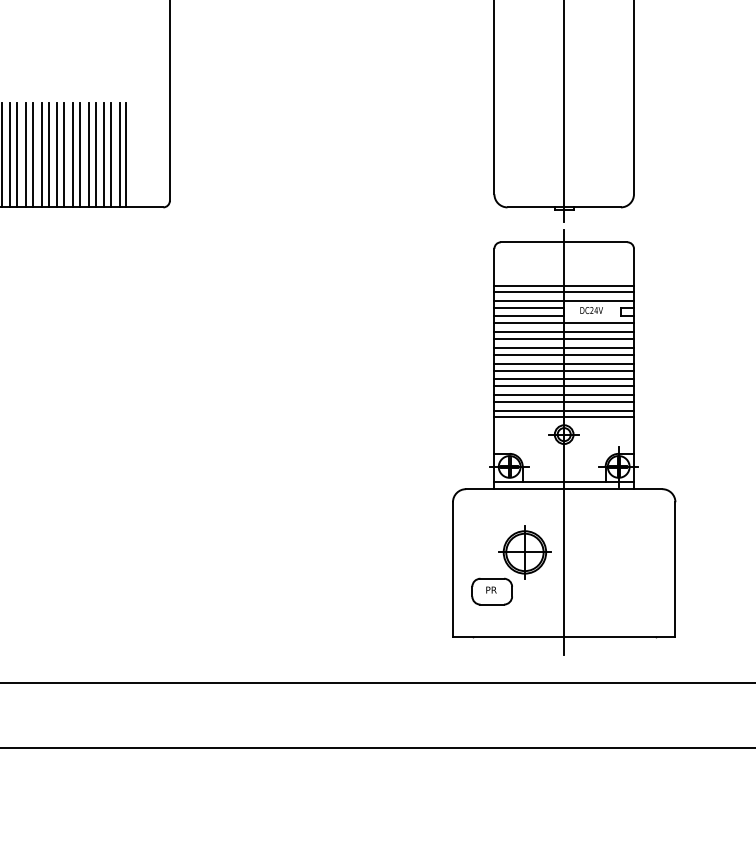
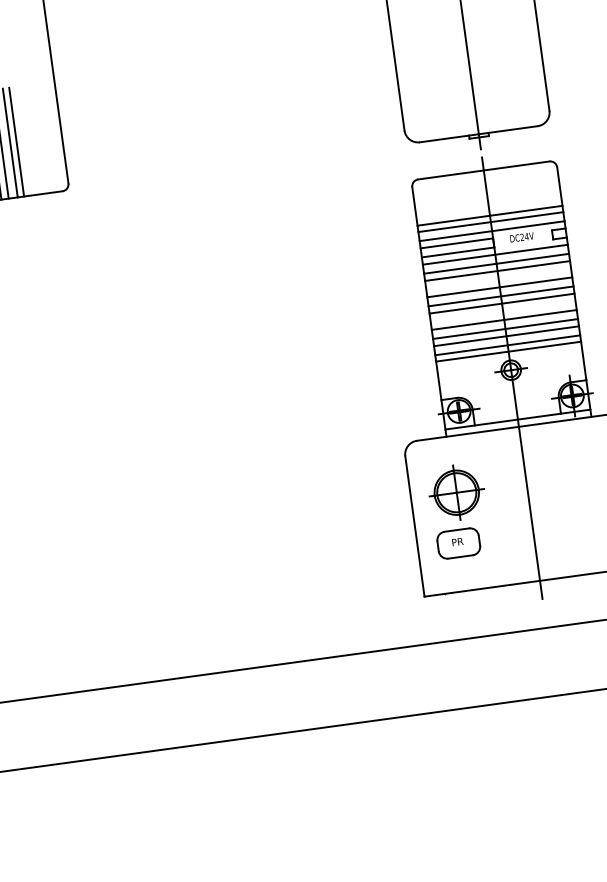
line: (564, 347) -> (499, 279), removed
line: (564, 379) -> (503, 312), removed
part: (524, 552) -> (456, 492), moved

